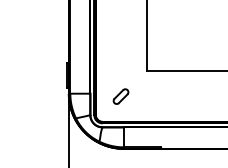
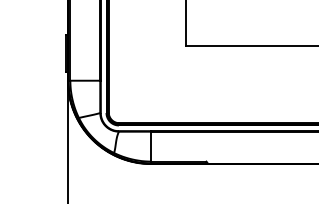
part: (120, 96) -> (145, 84), removed

